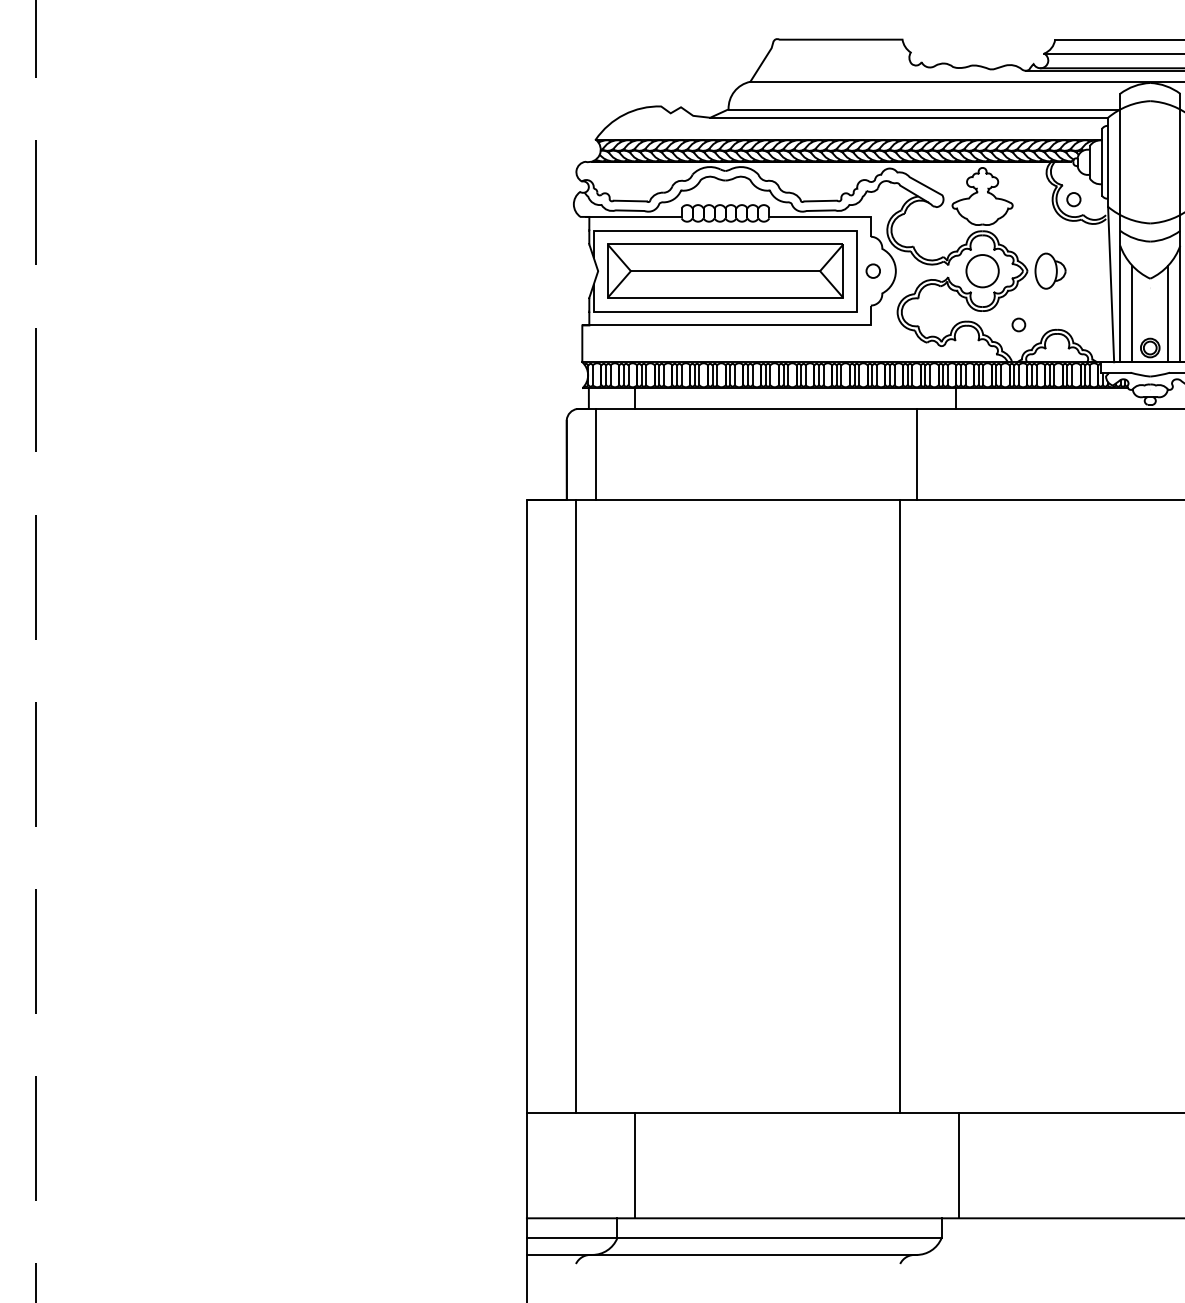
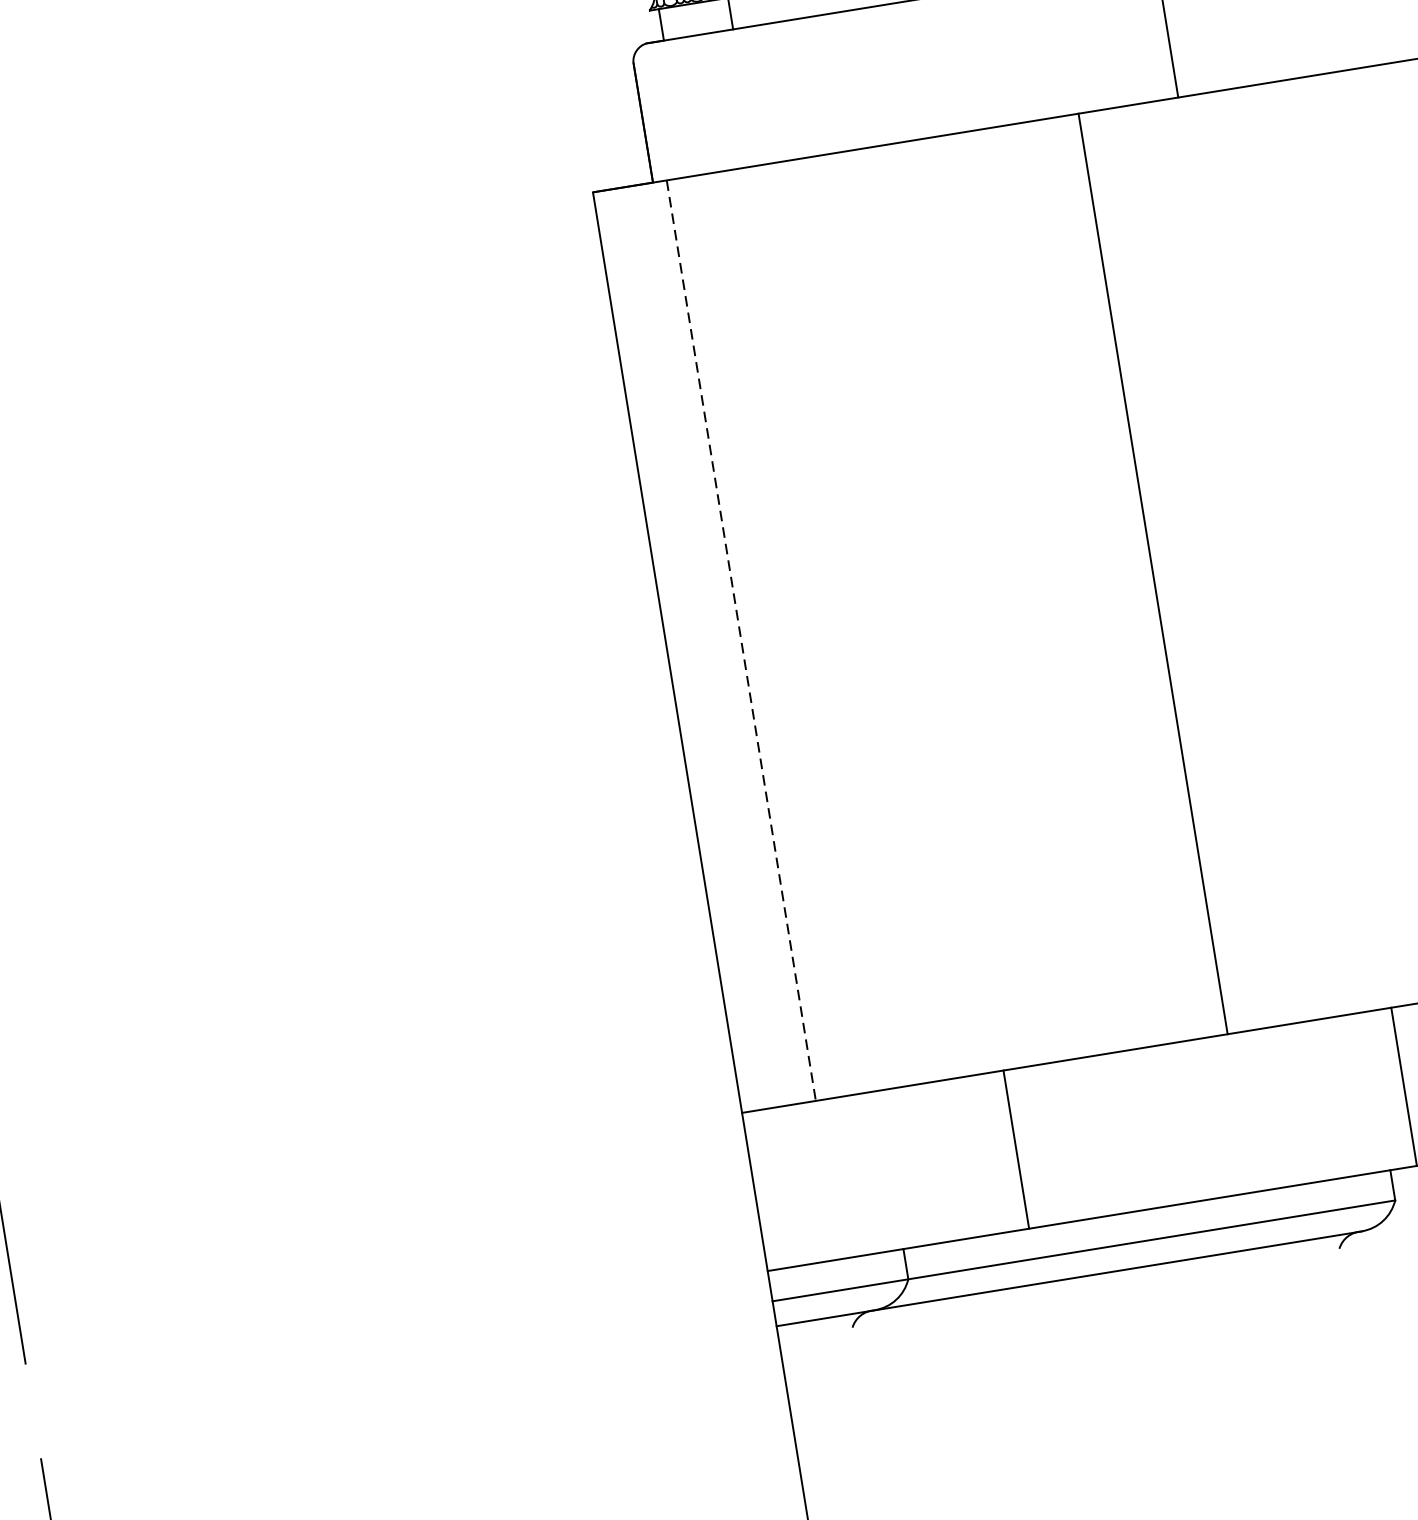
line: (595, 454) -> (684, 107), removed
line: (900, 805) -> (1153, 572), moved
line: (576, 806) -> (742, 640), solid -> dashed
line: (634, 1165) -> (1015, 1149), moved

